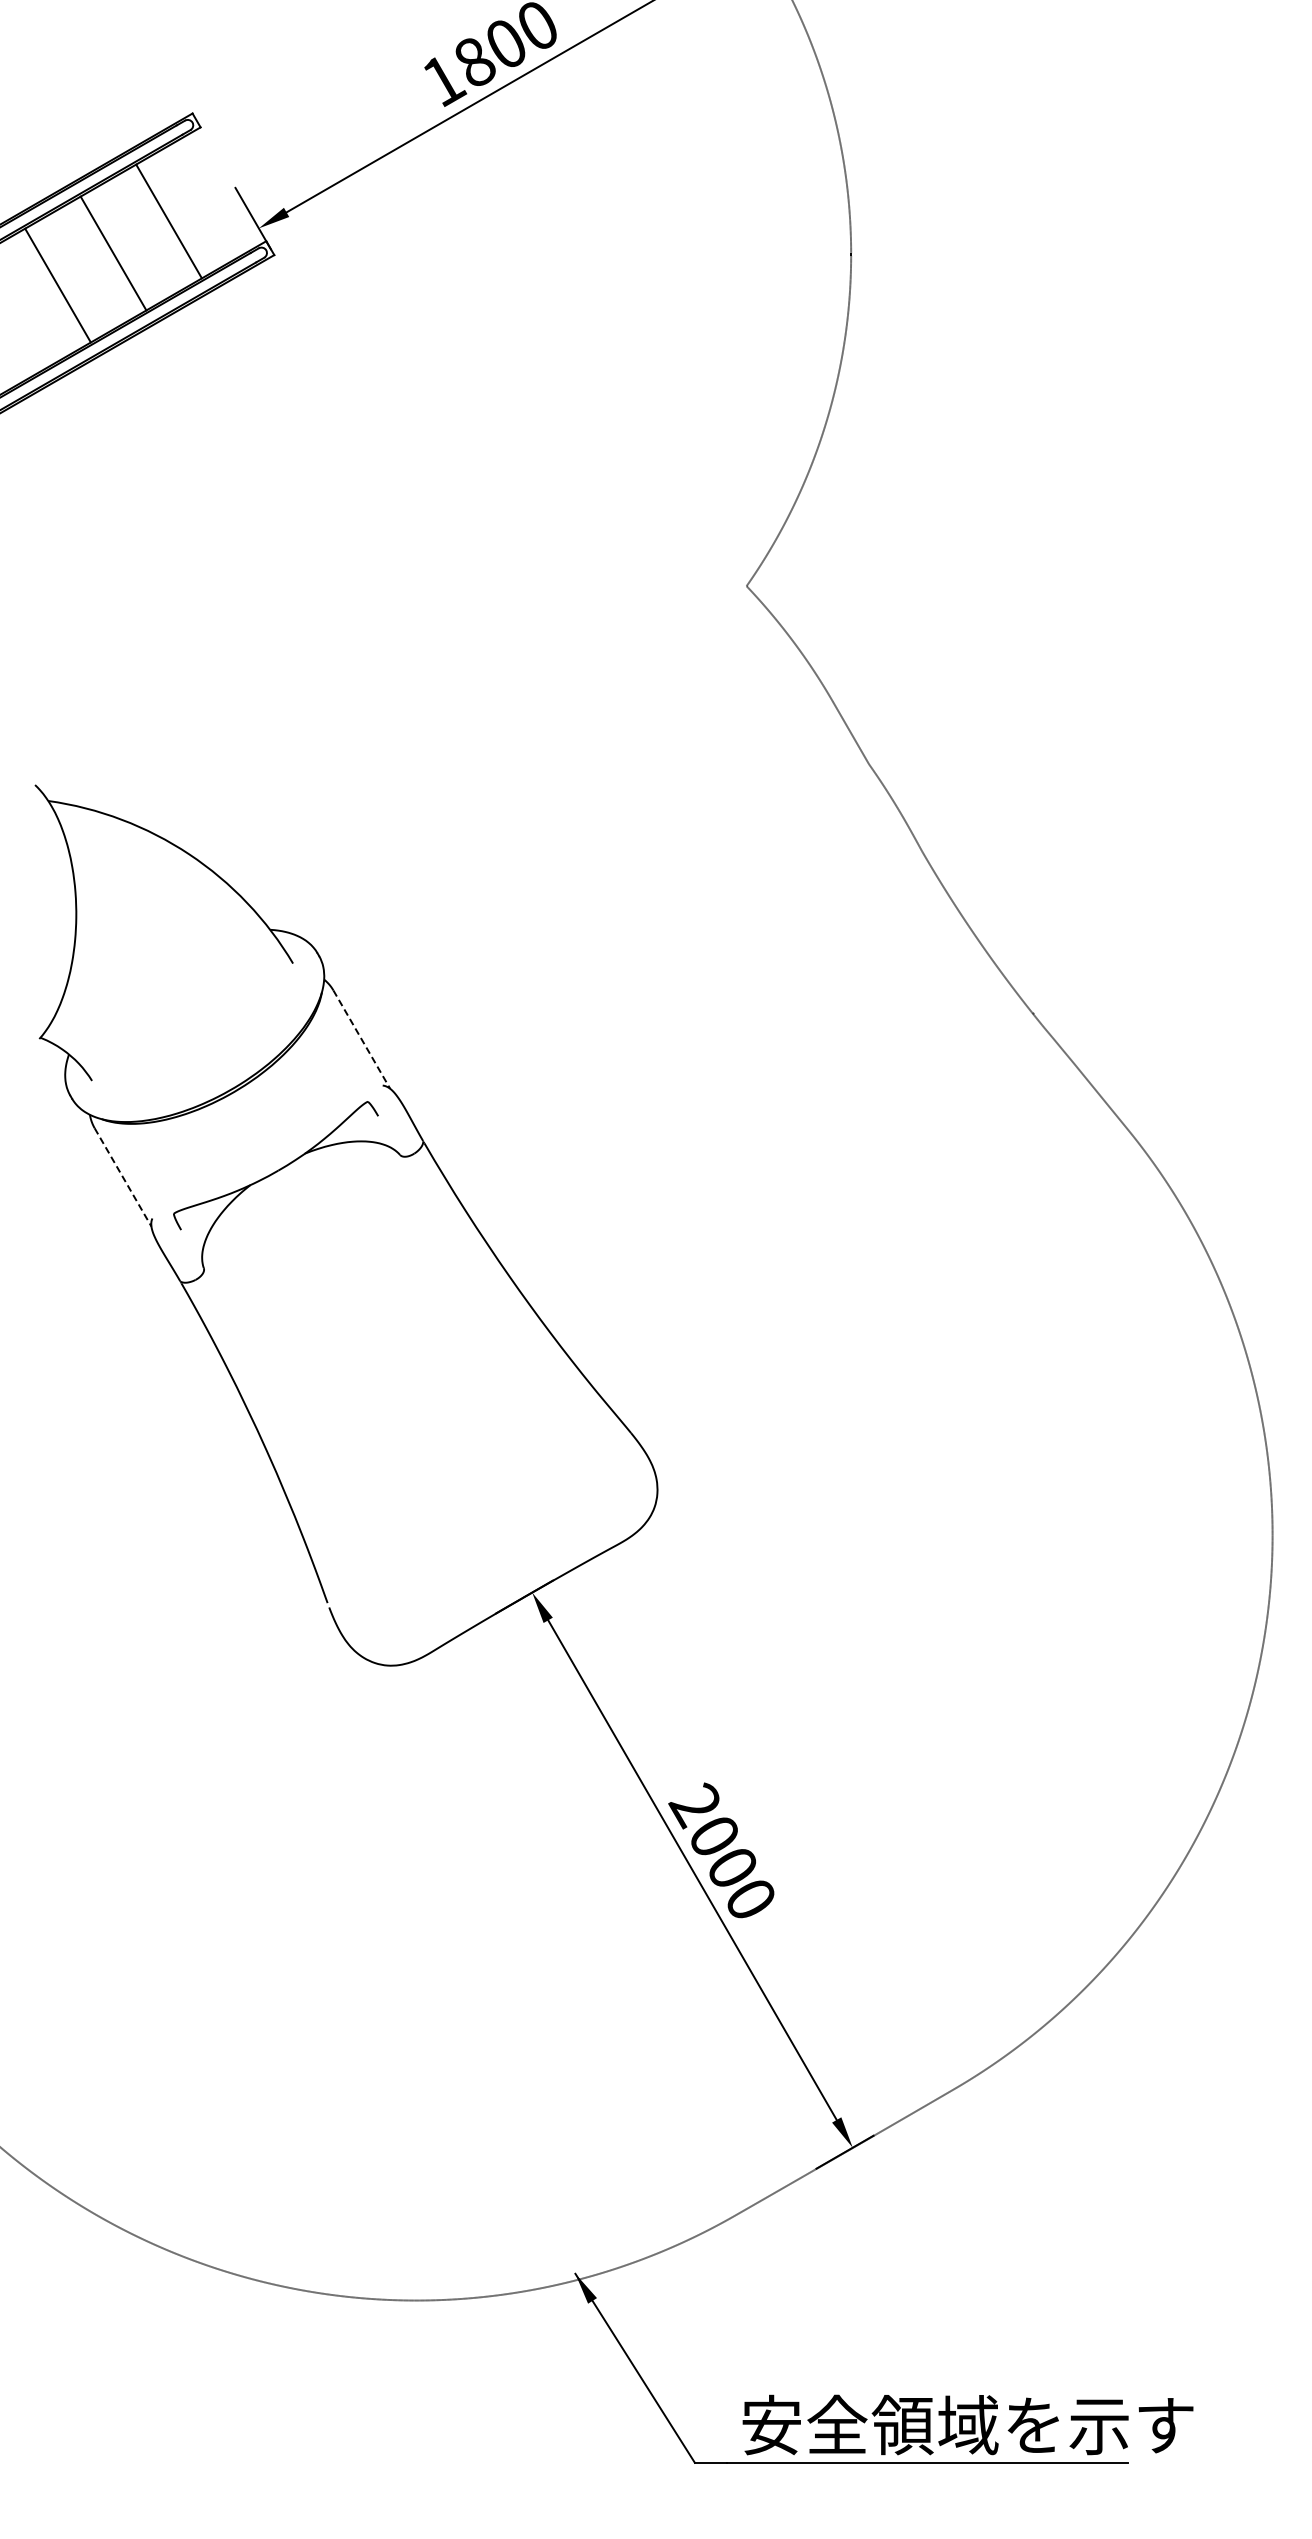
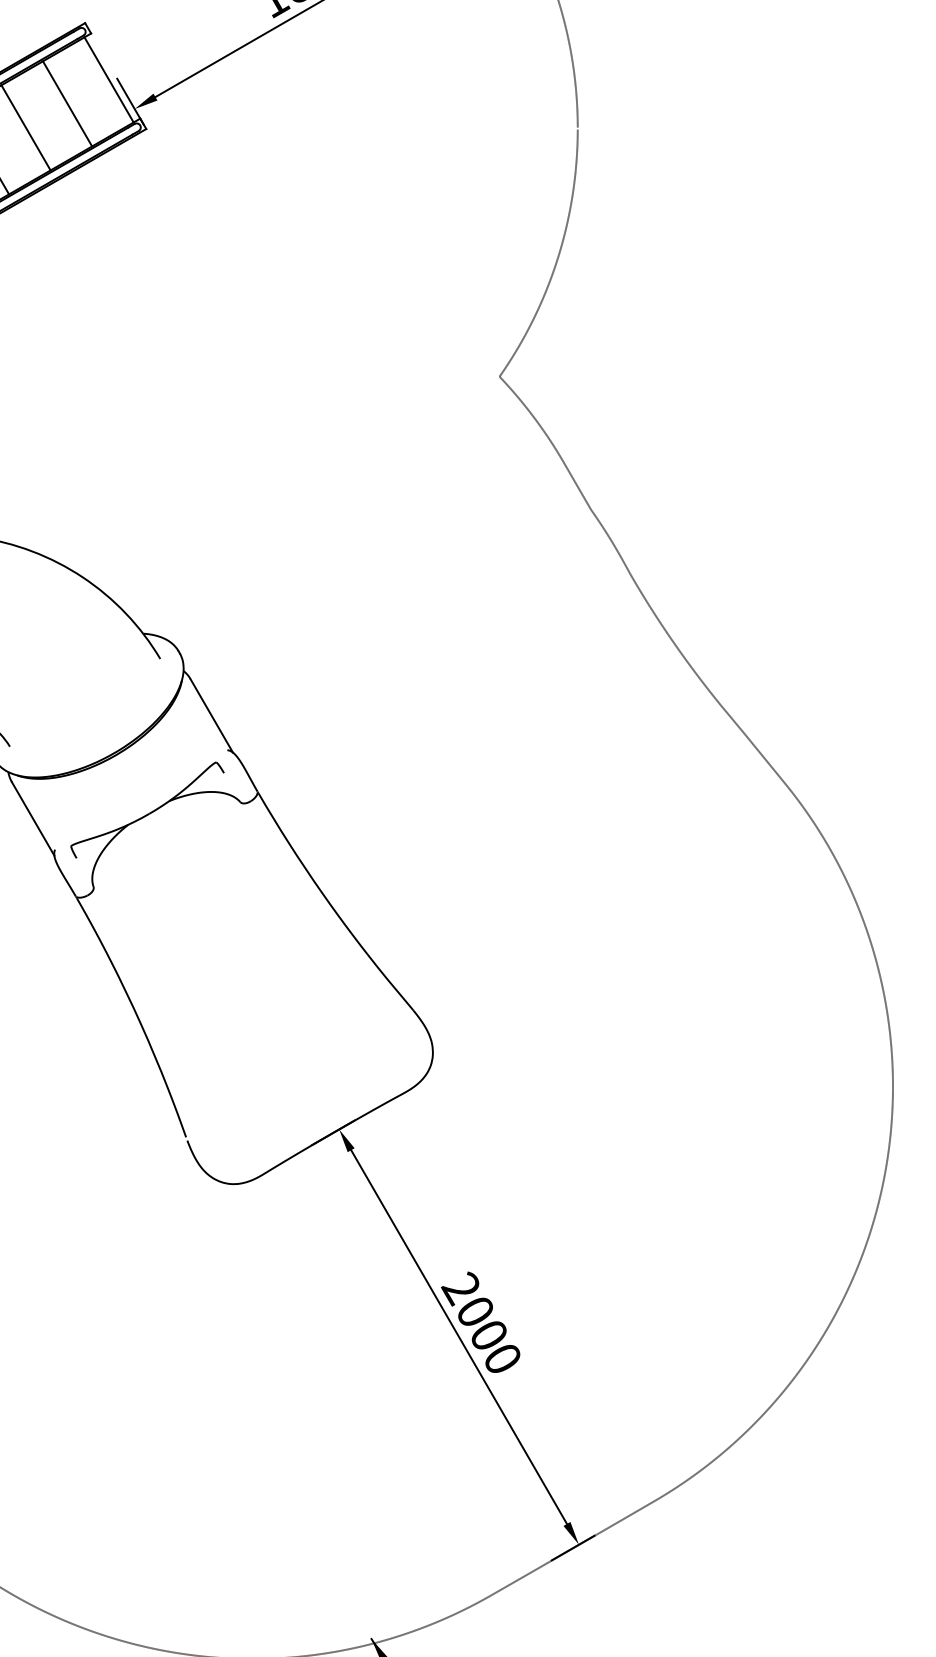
line: (224, 189) -> (109, 79), added
line: (361, 1039) -> (211, 715), dashed -> solid
line: (123, 1177) -> (33, 818), dashed -> solid

